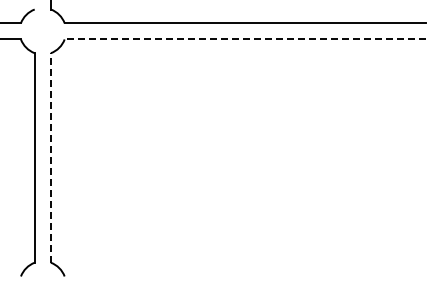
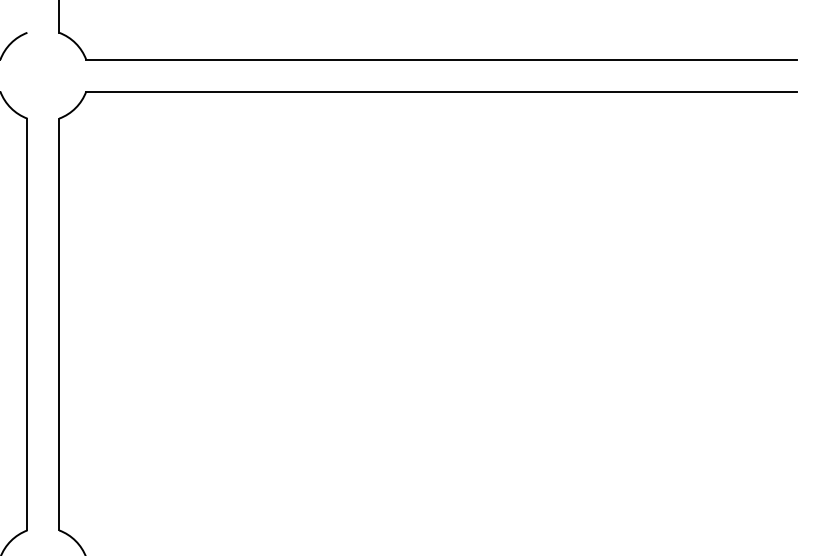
line: (245, 39) -> (441, 91), dashed -> solid
line: (50, 157) -> (58, 323), dashed -> solid

